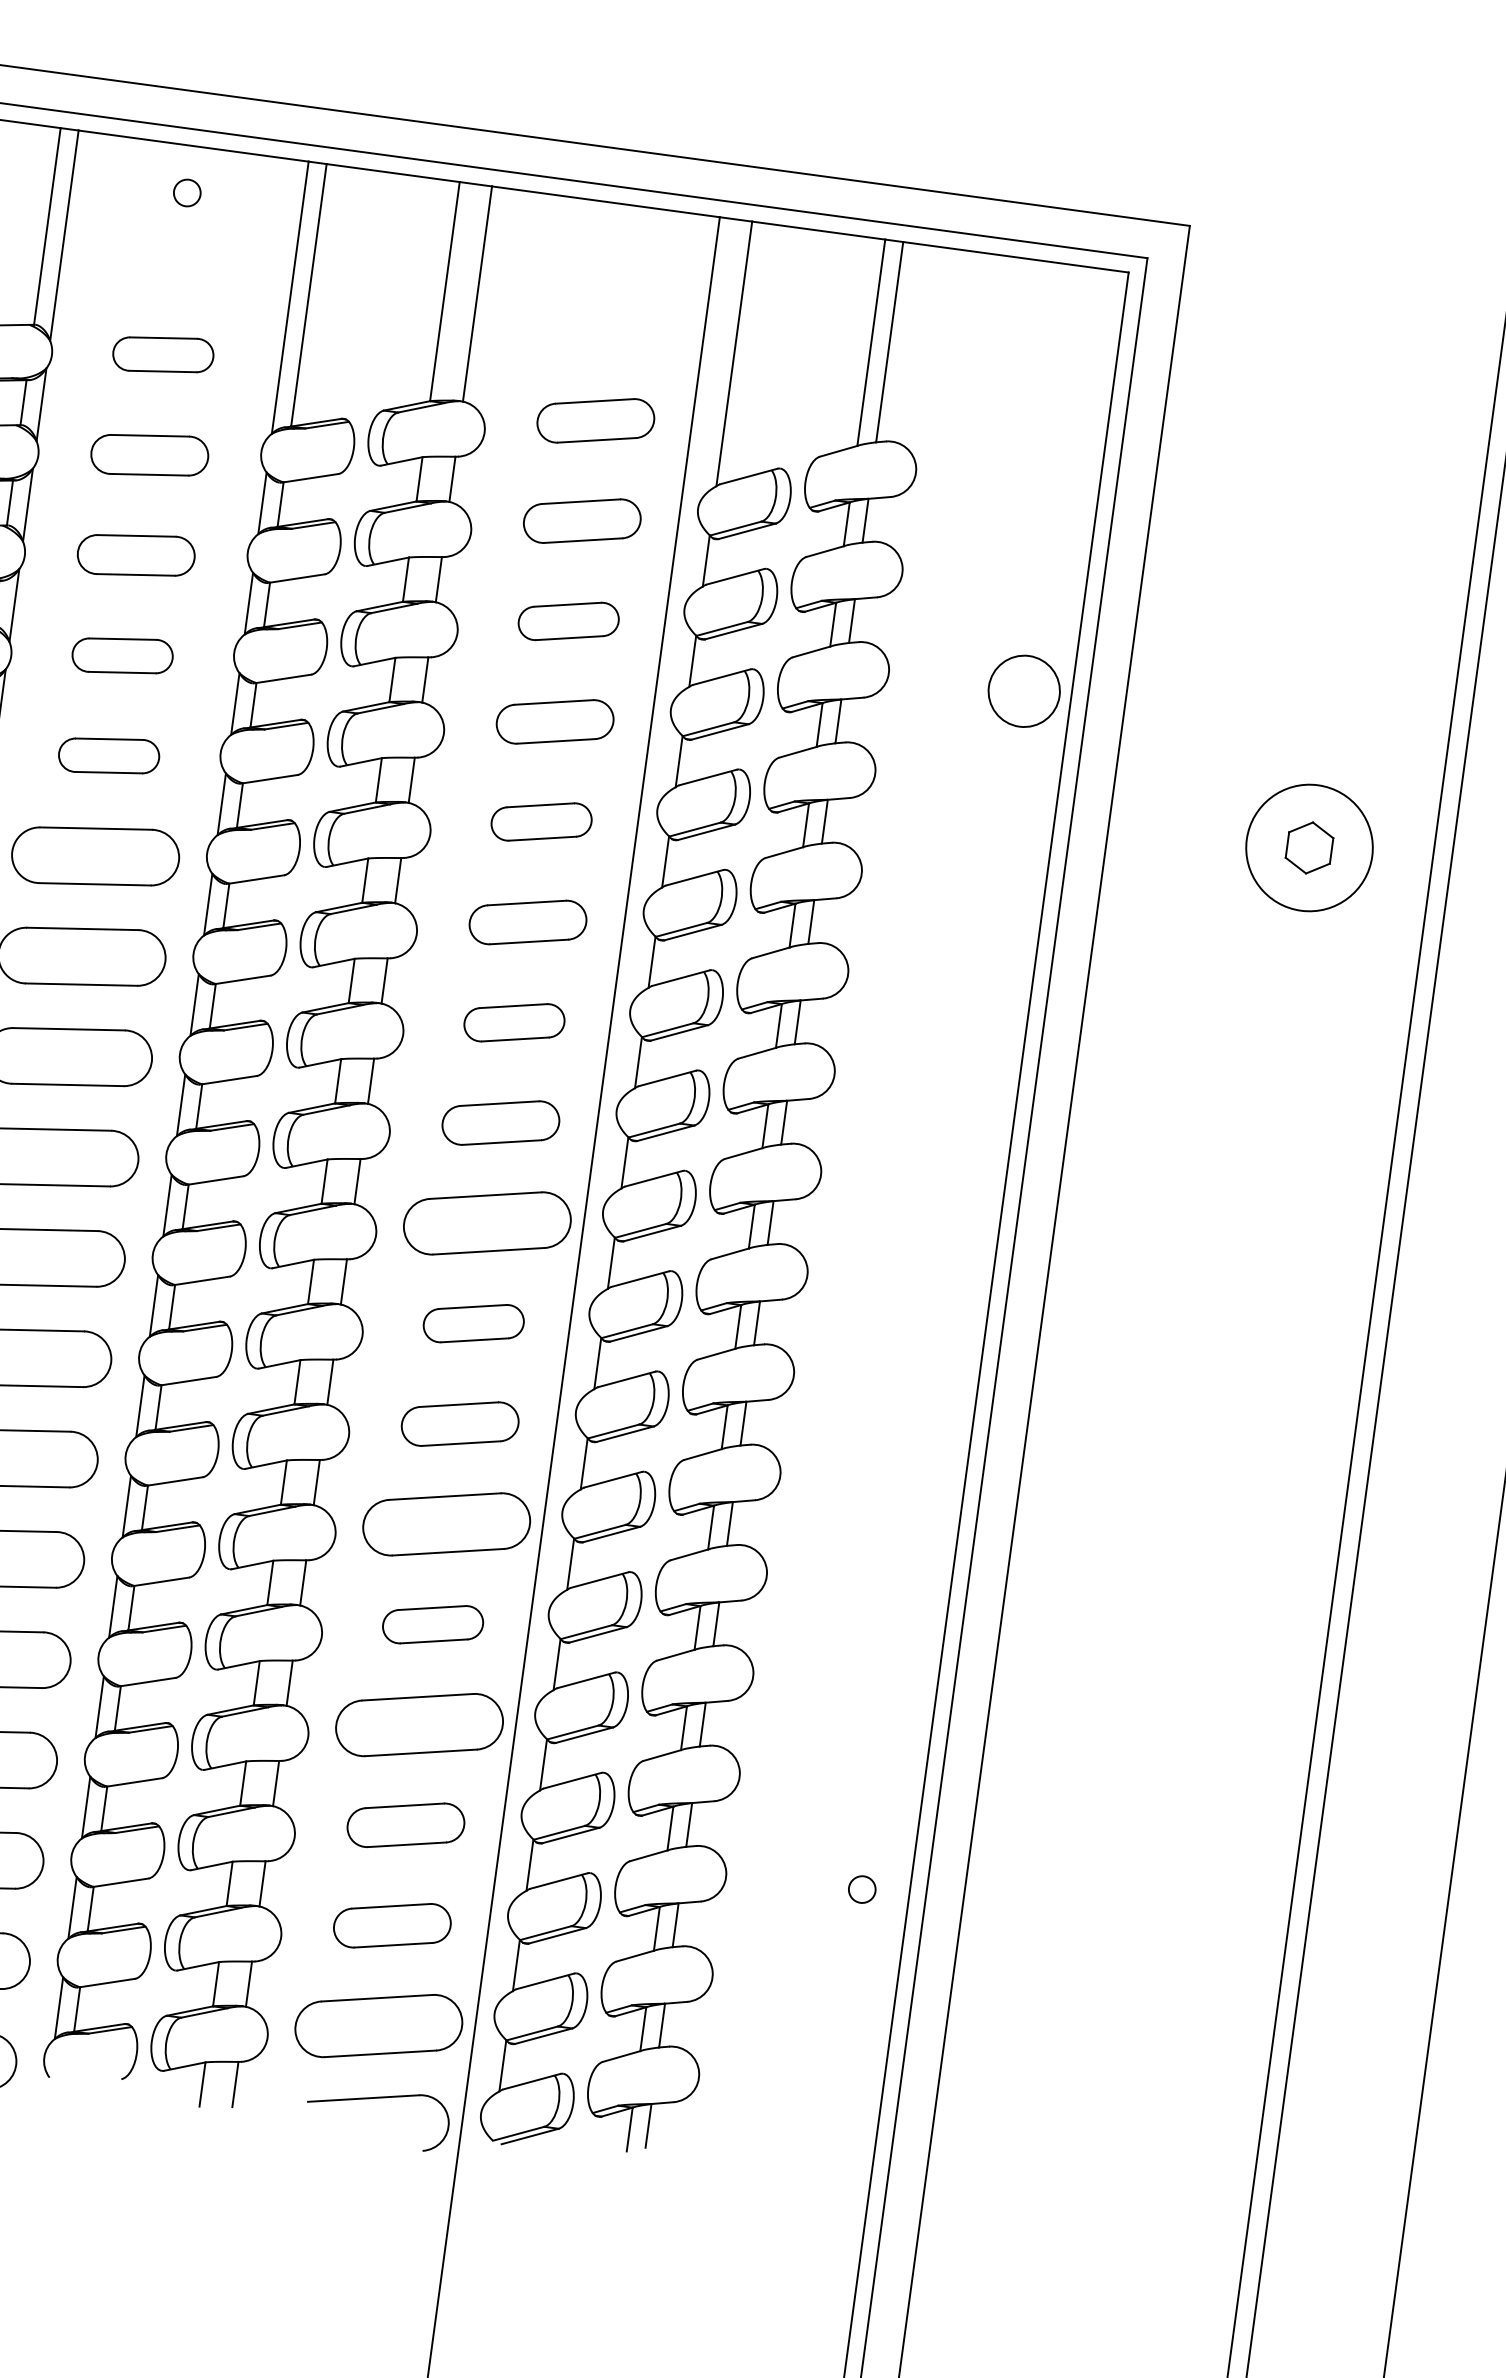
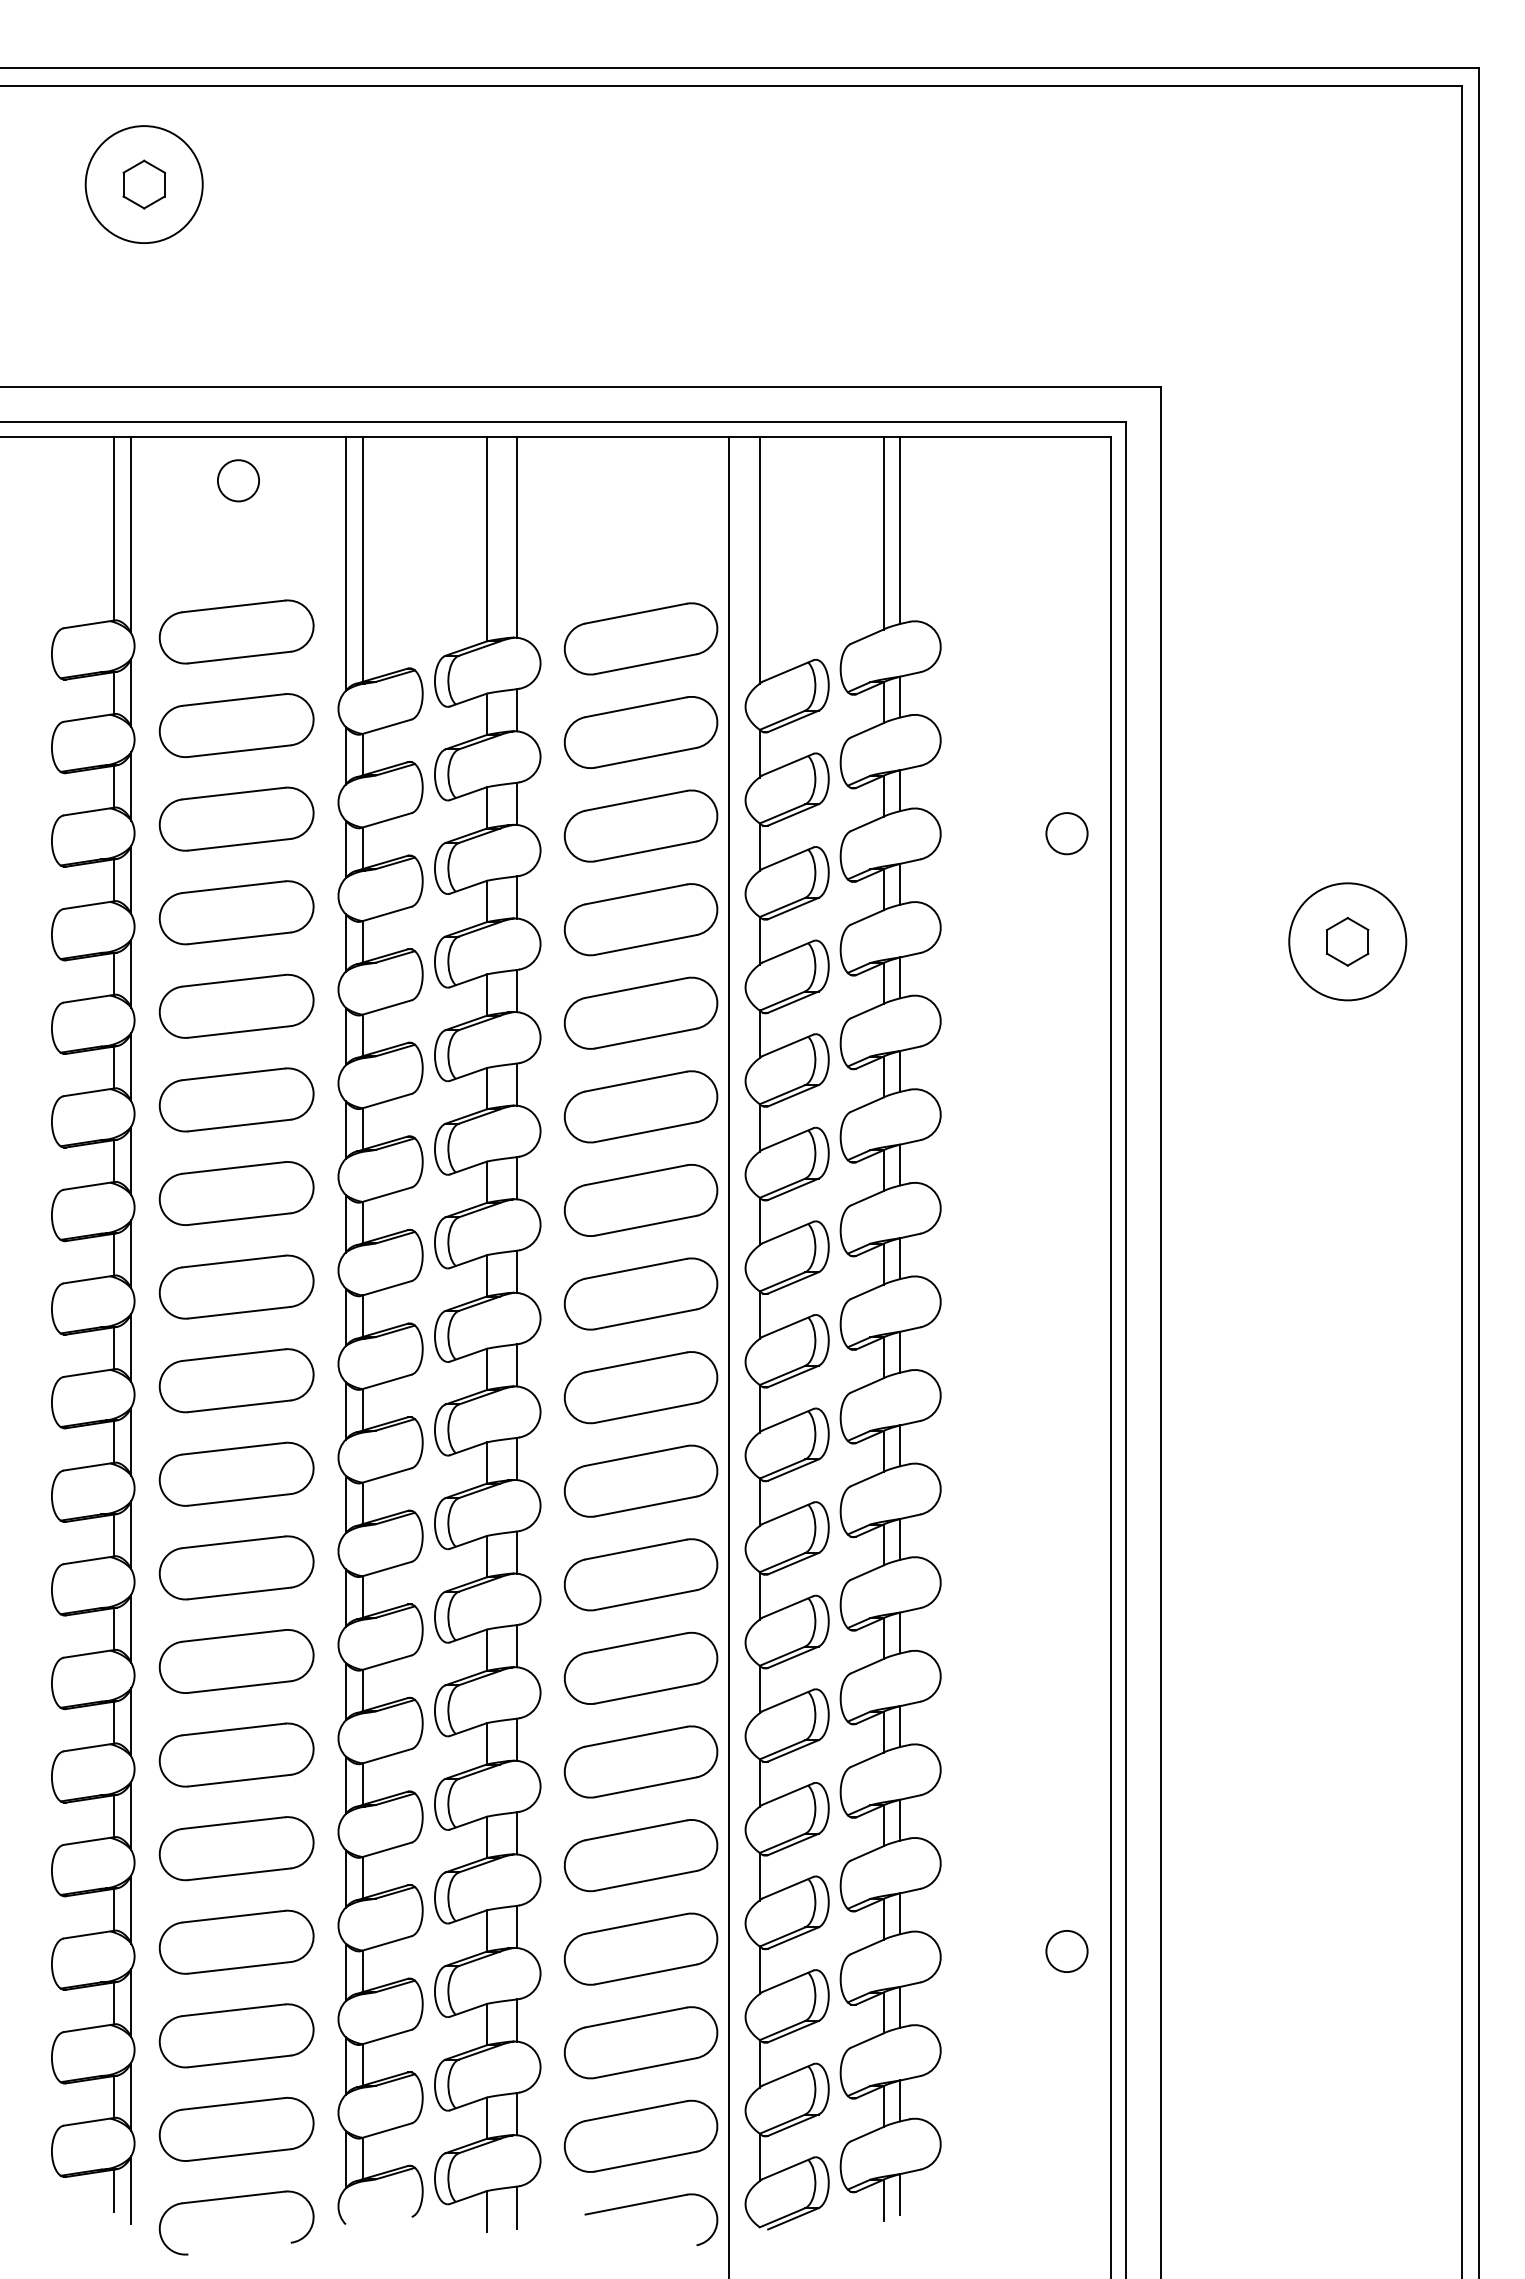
circle: (187, 192) -> (238, 480), size x1.67
part: (163, 354) -> (236, 631), size x1.67
part: (595, 420) -> (640, 638), size x1.43
part: (149, 455) -> (236, 725), size x1.43
part: (581, 521) -> (640, 732), size x1.43
part: (136, 554) -> (236, 818), size x1.43
part: (568, 620) -> (640, 825), size x1.67
part: (122, 655) -> (236, 912), size x1.67
circle: (1023, 691) -> (1066, 833), size x0.62
part: (554, 721) -> (640, 919), size x1.43
part: (109, 755) -> (236, 1005), size x1.67
part: (541, 821) -> (640, 1012), size x1.67
part: (527, 921) -> (640, 1106), size x1.43
part: (513, 1022) -> (640, 1200), size x1.67
part: (500, 1122) -> (640, 1293), size x1.43
part: (473, 1322) -> (640, 1480), size x1.67
part: (459, 1423) -> (640, 1574), size x1.43
part: (432, 1624) -> (640, 1761), size x1.67
part: (405, 1824) -> (640, 1948), size x1.43
circle: (861, 1889) -> (1066, 1951), size x1.67
part: (391, 1925) -> (640, 2042), size x1.43

